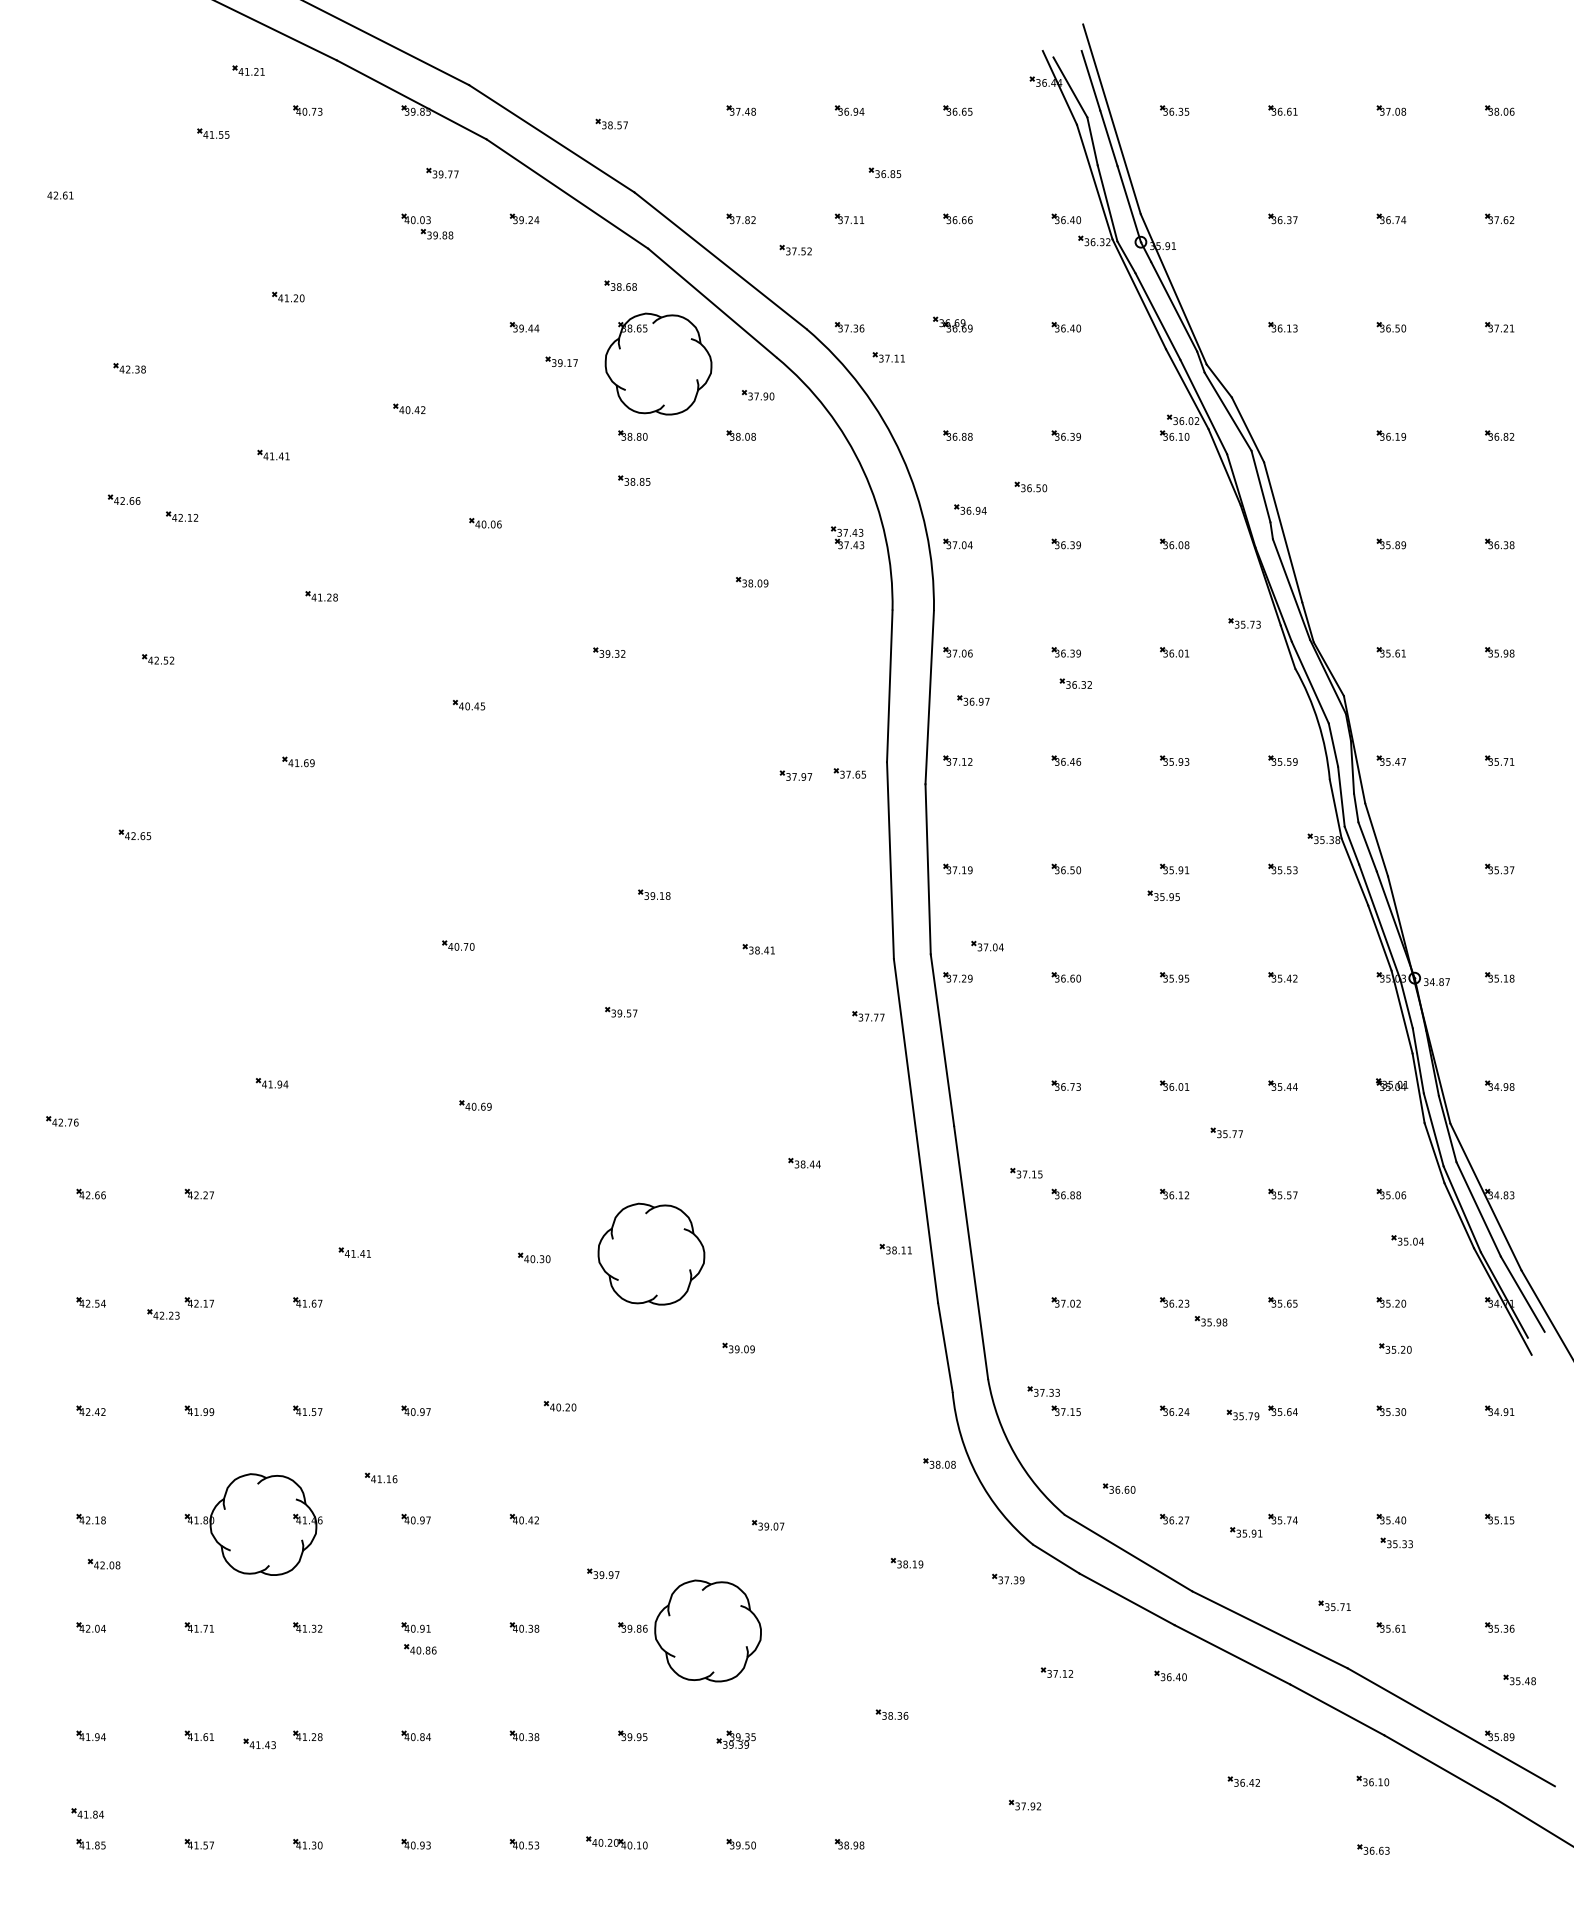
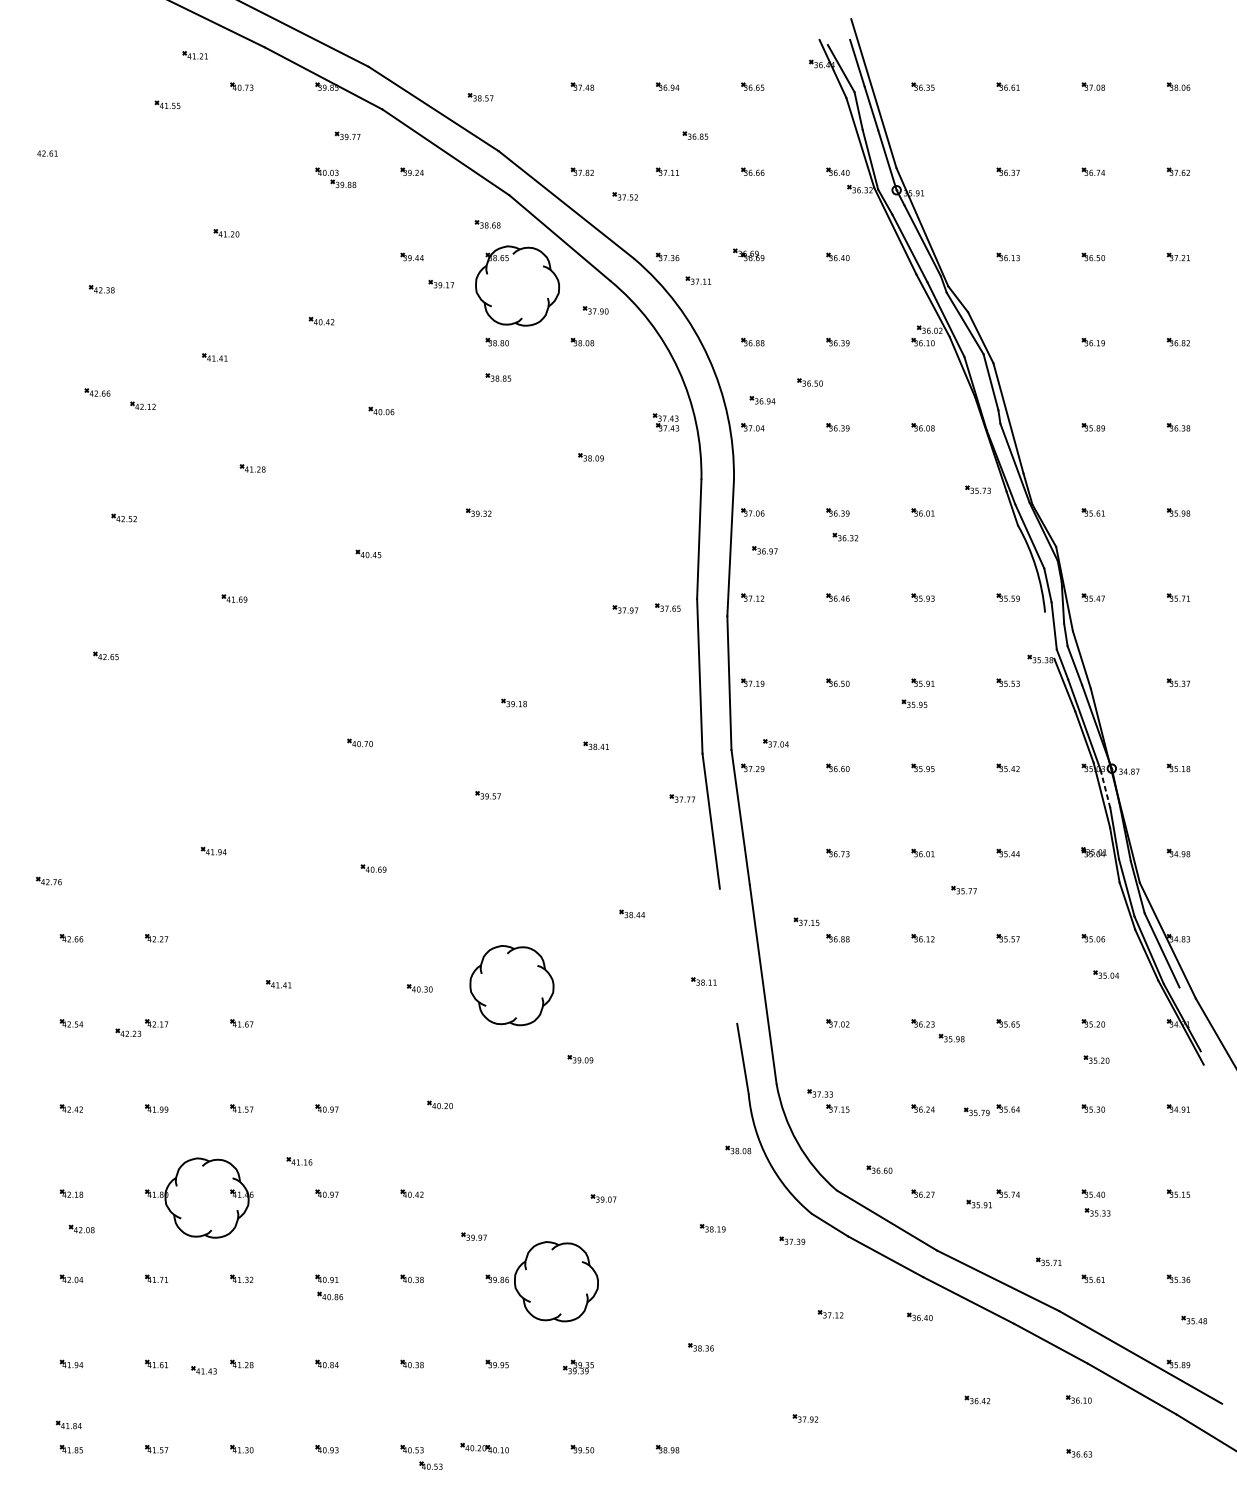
line: (1335, 808) -> (1049, 635), removed
line: (1406, 1003) -> (1105, 788), solid -> dashed
line: (927, 1217) -> (728, 956), removed
line: (1522, 1293) -> (1196, 1016), removed
part: (548, 1865) -> (431, 1465), added

